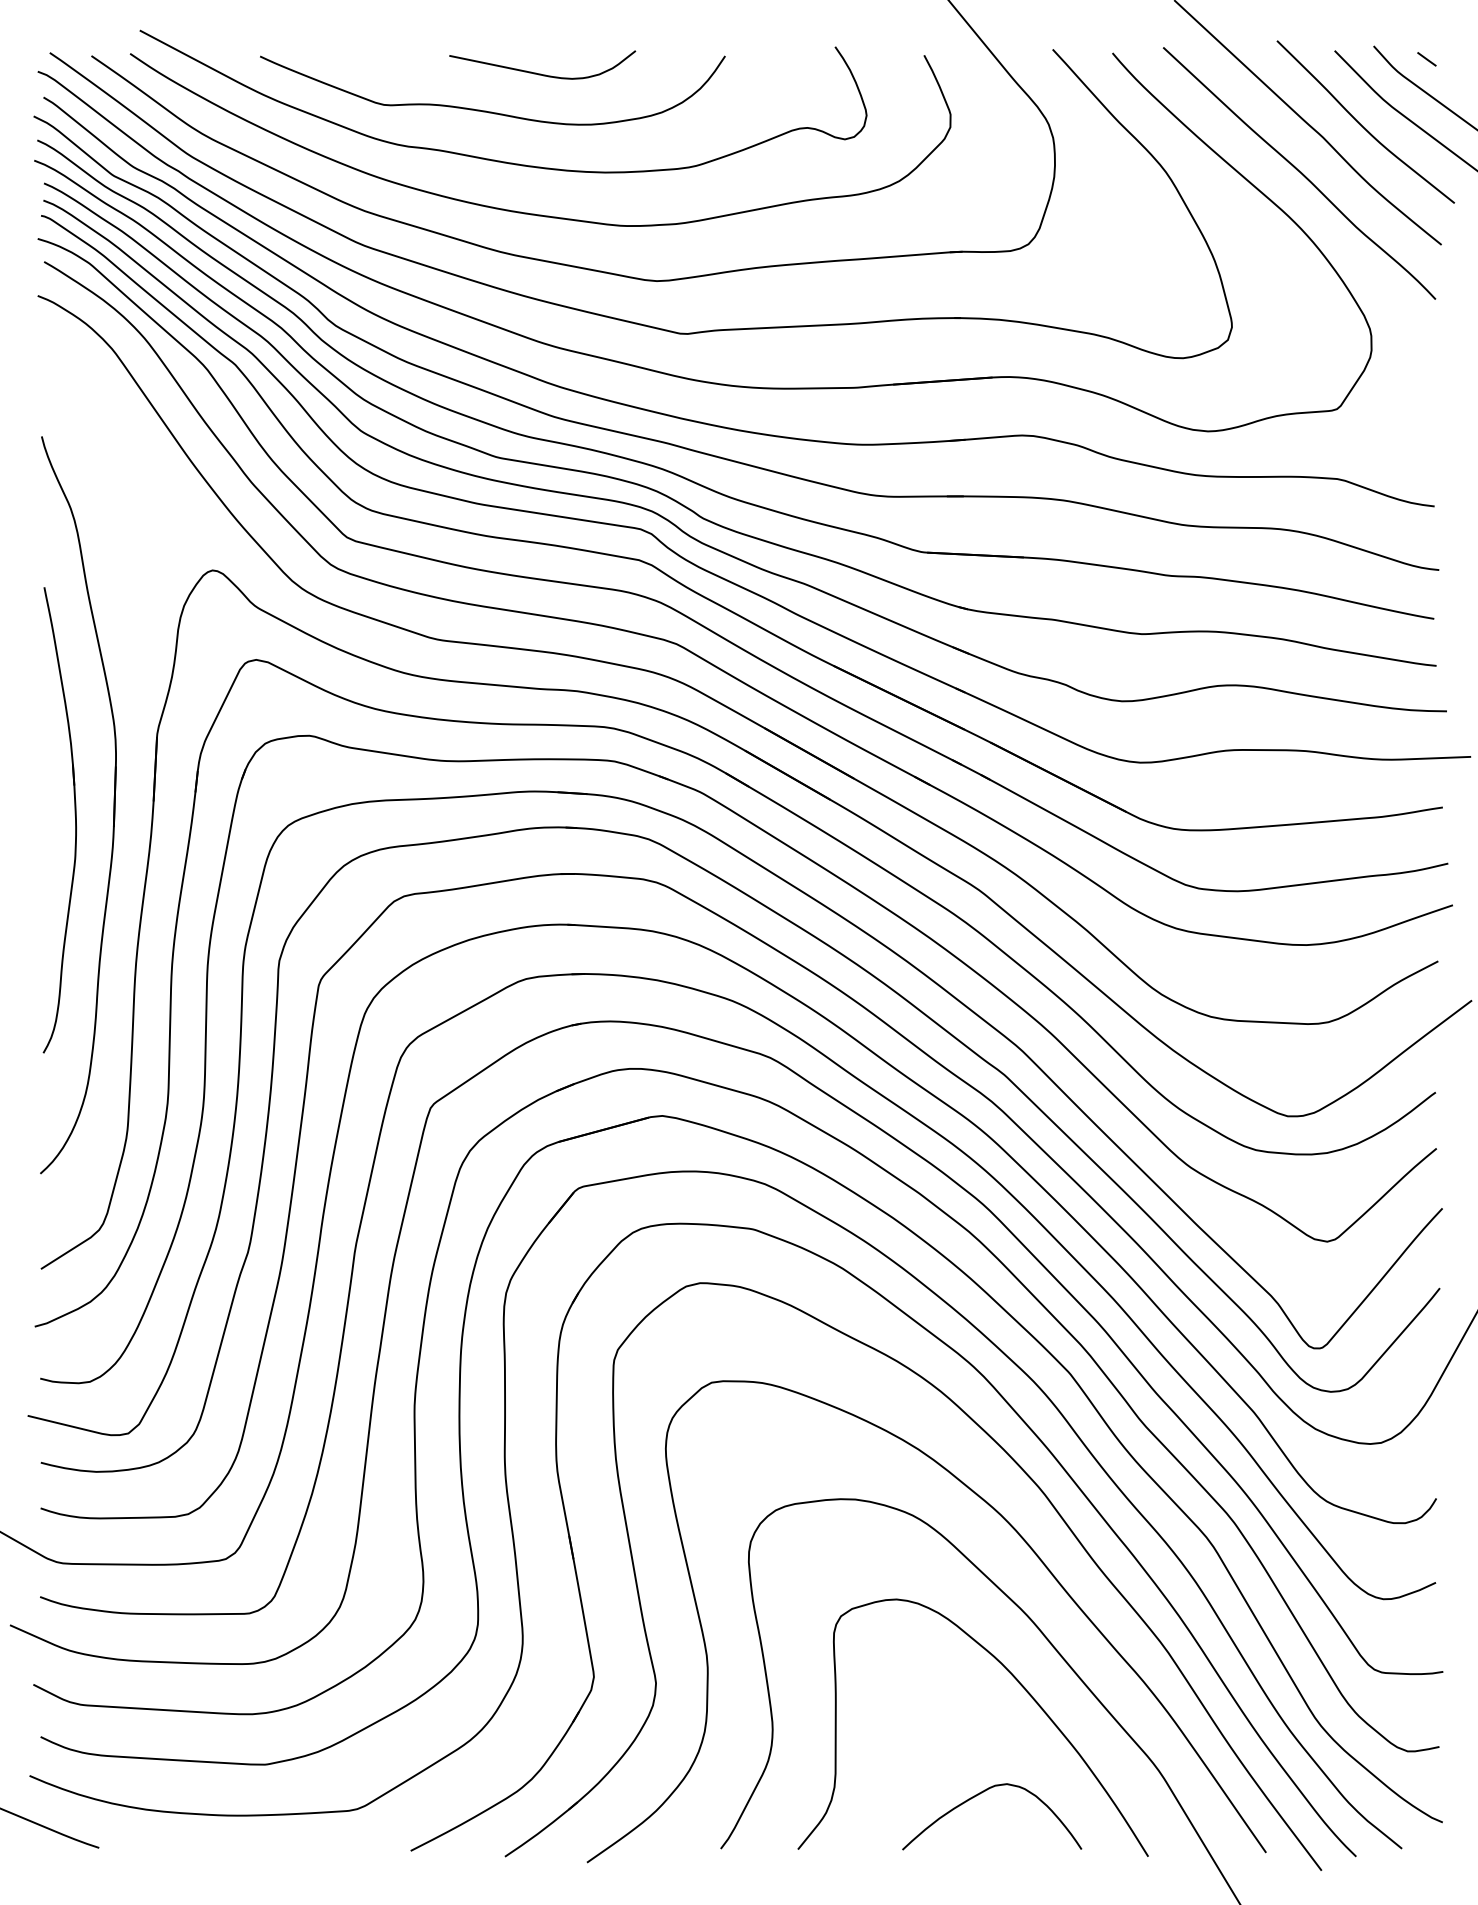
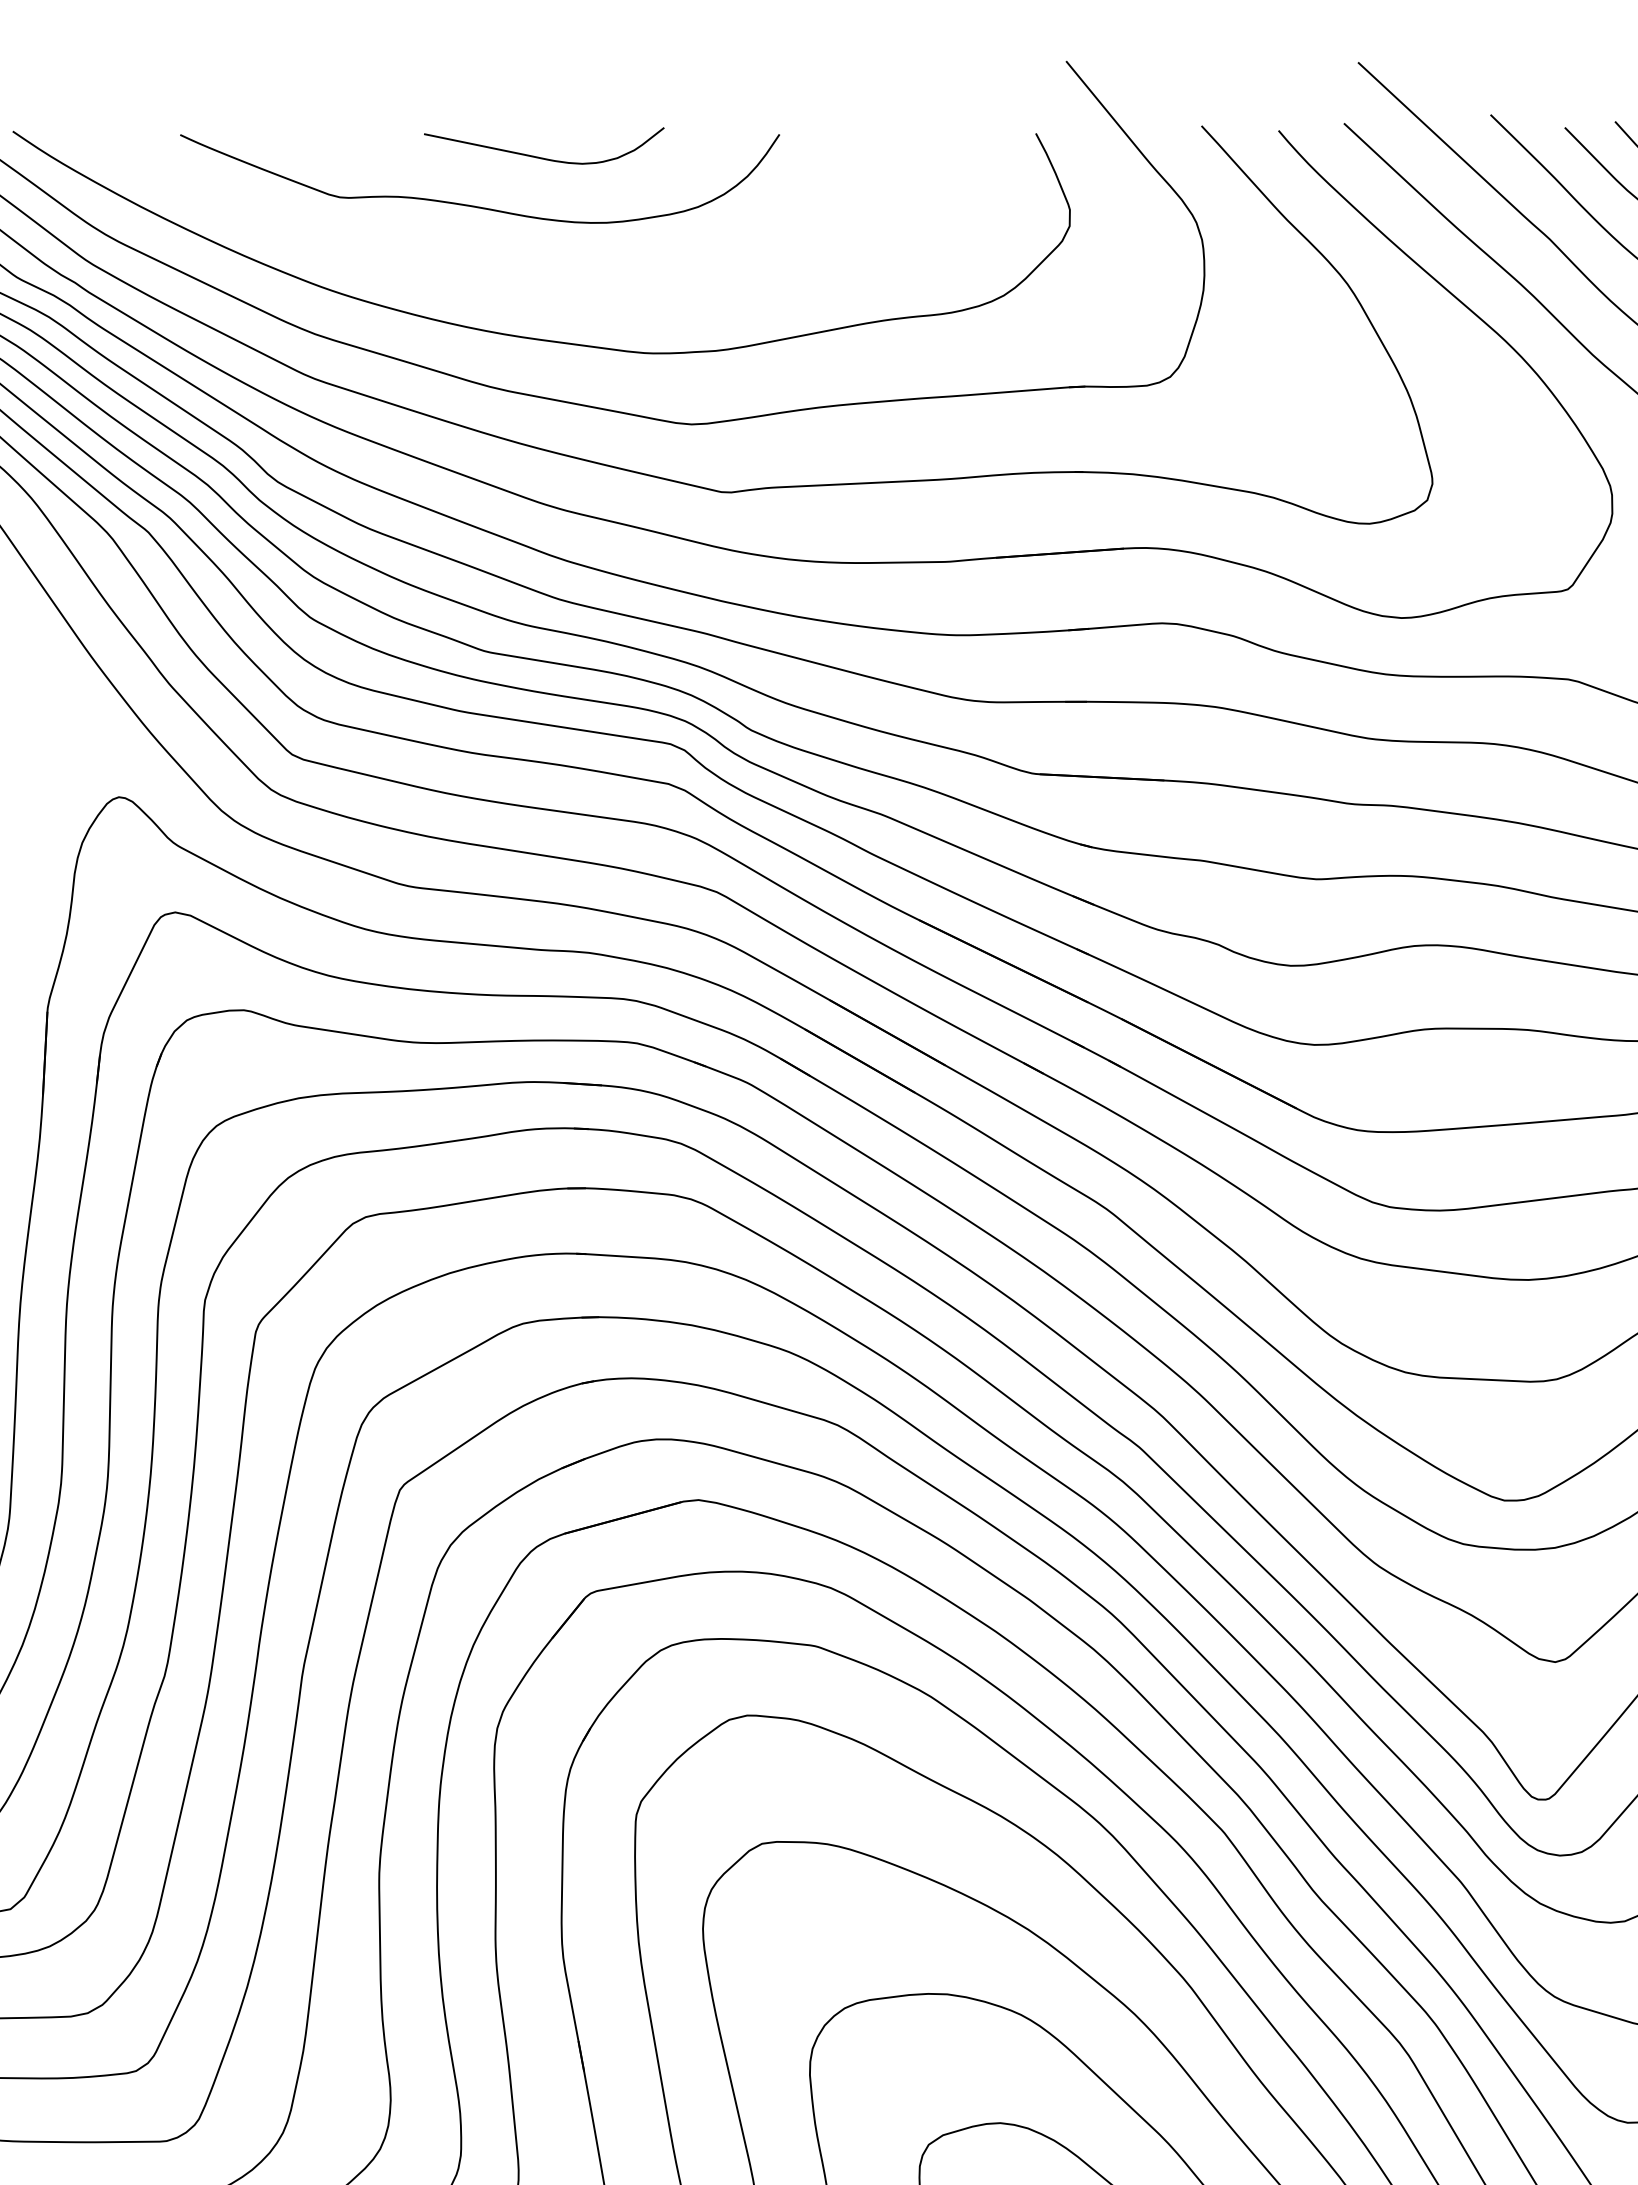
curve: (489, 158) -> (475, 266), removed

